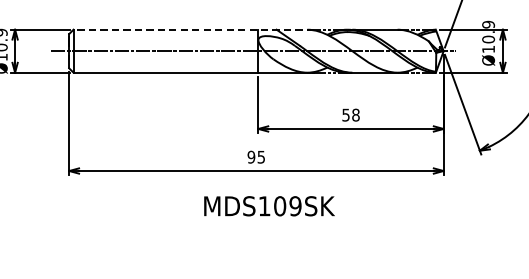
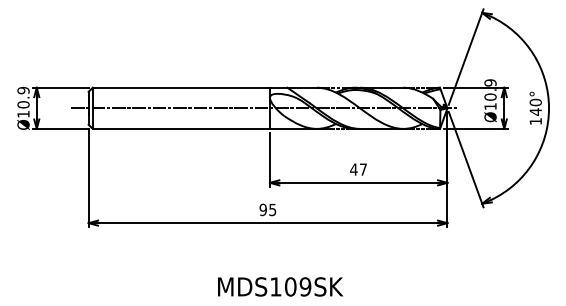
line: (193, 29) -> (207, 87), dashed -> solid
text: (350, 115) -> (358, 169), 58 -> 47
text: (269, 205) -> (280, 286), moved

